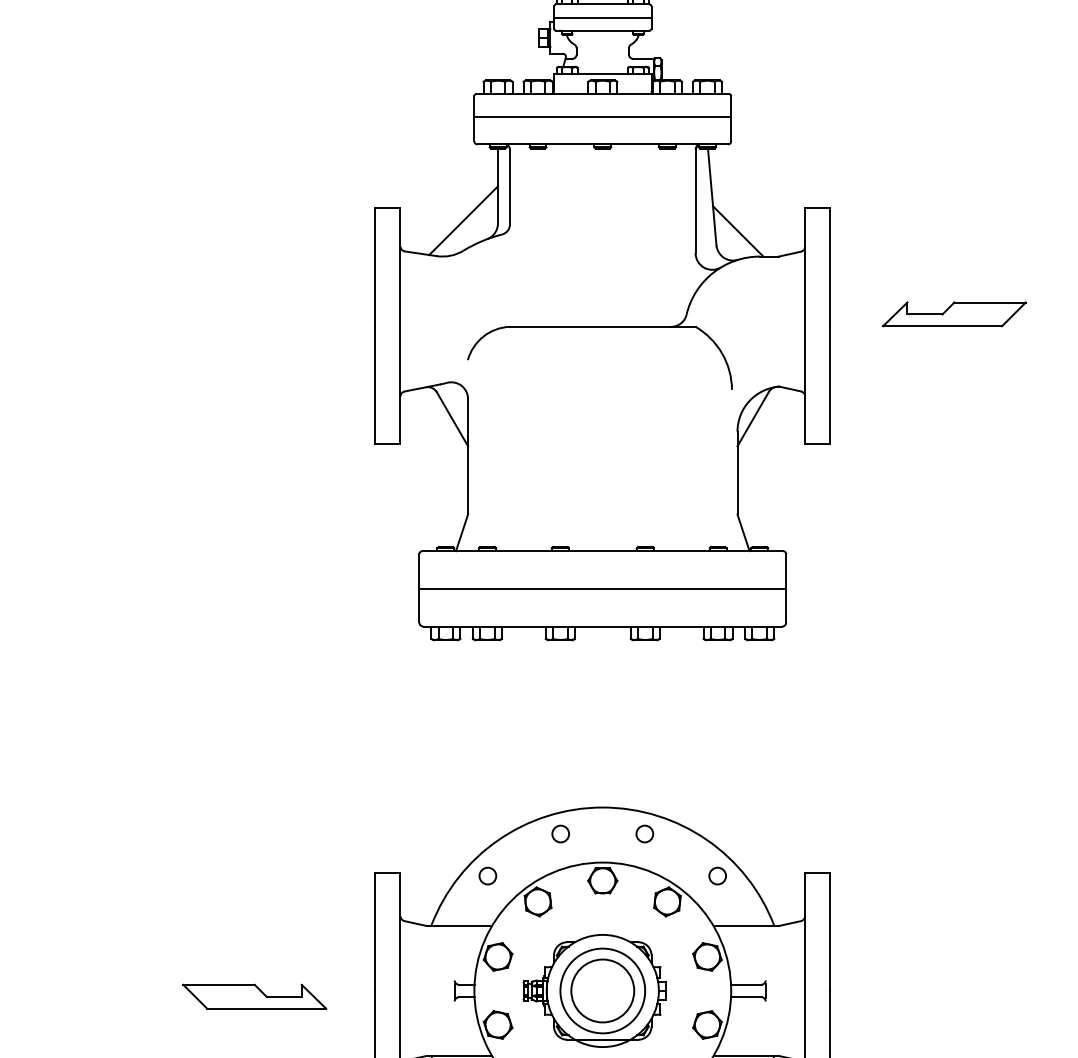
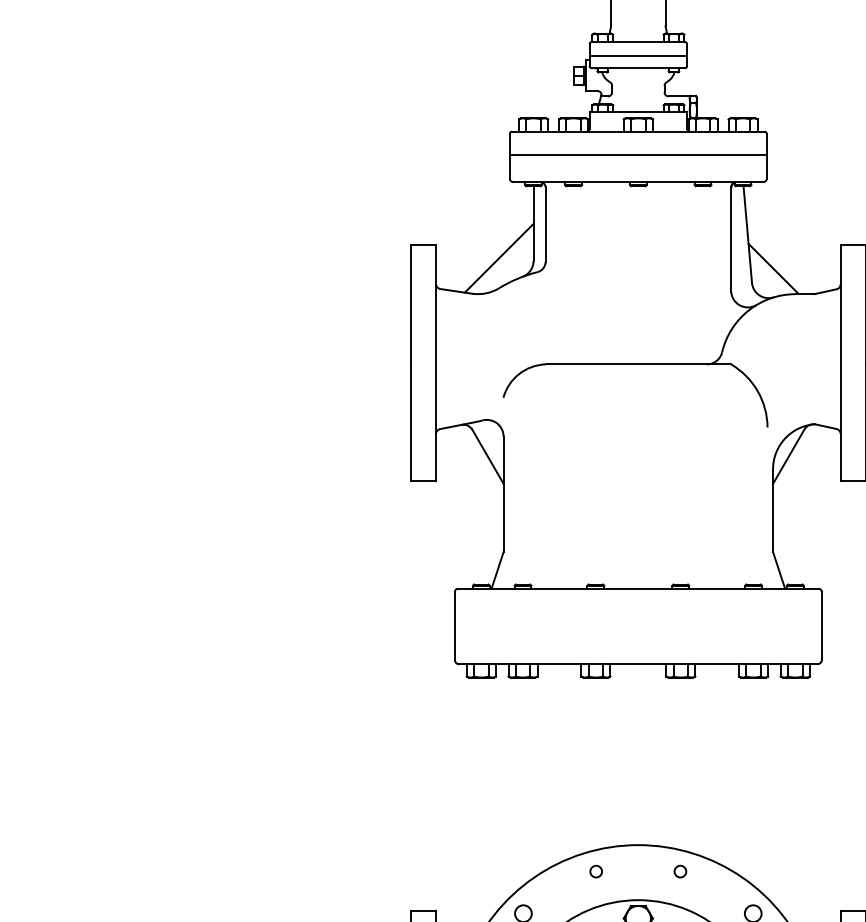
line: (602, 588) -> (638, 626), removed
circle: (560, 833) -> (596, 871), size x0.7
circle: (644, 833) -> (680, 871), size x0.7

